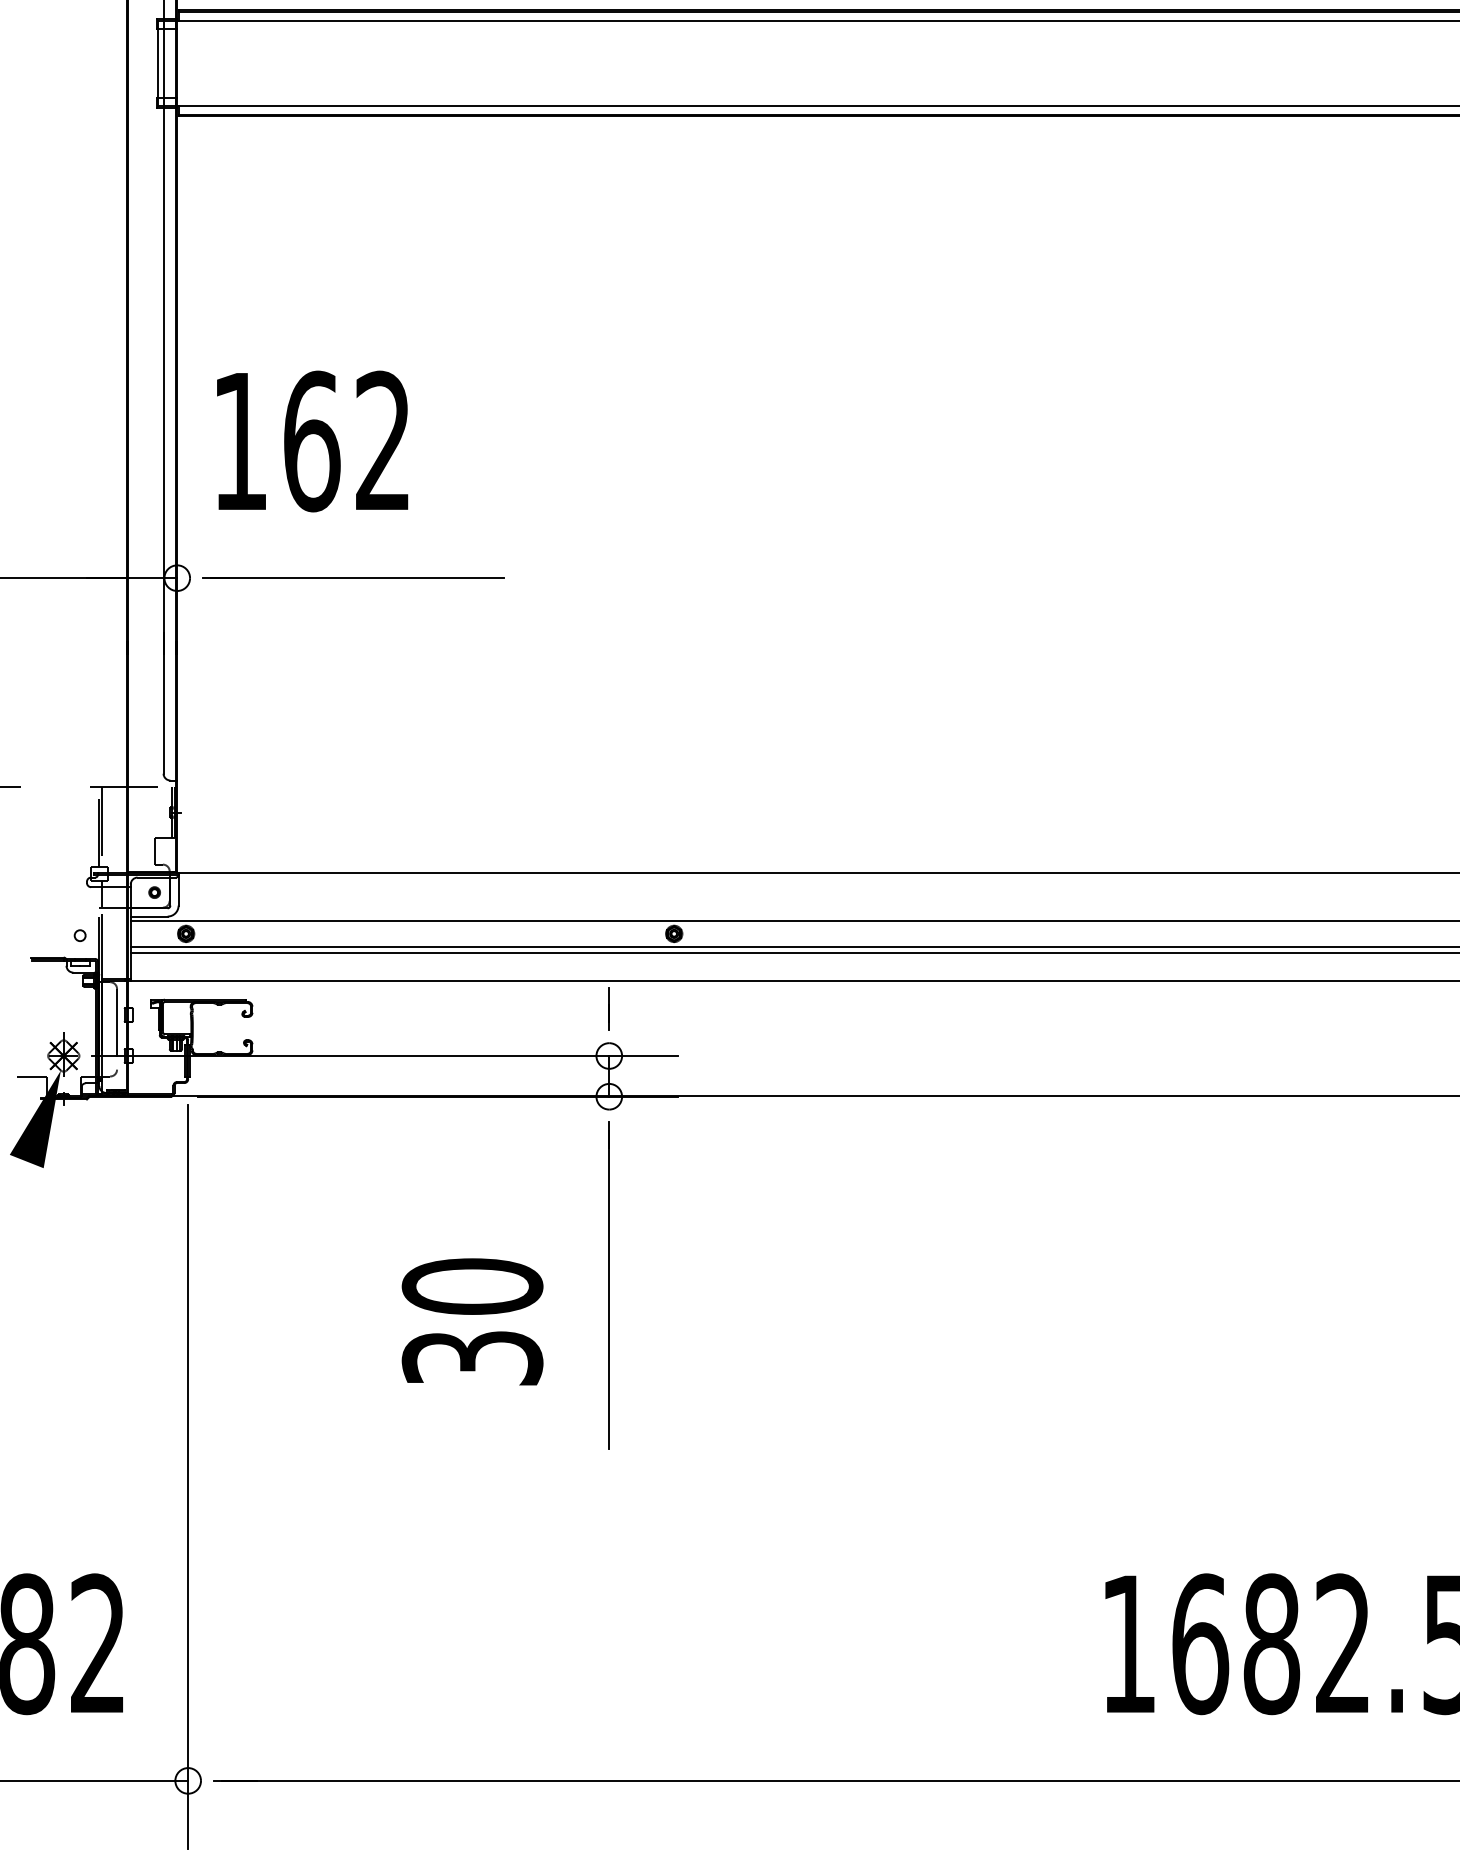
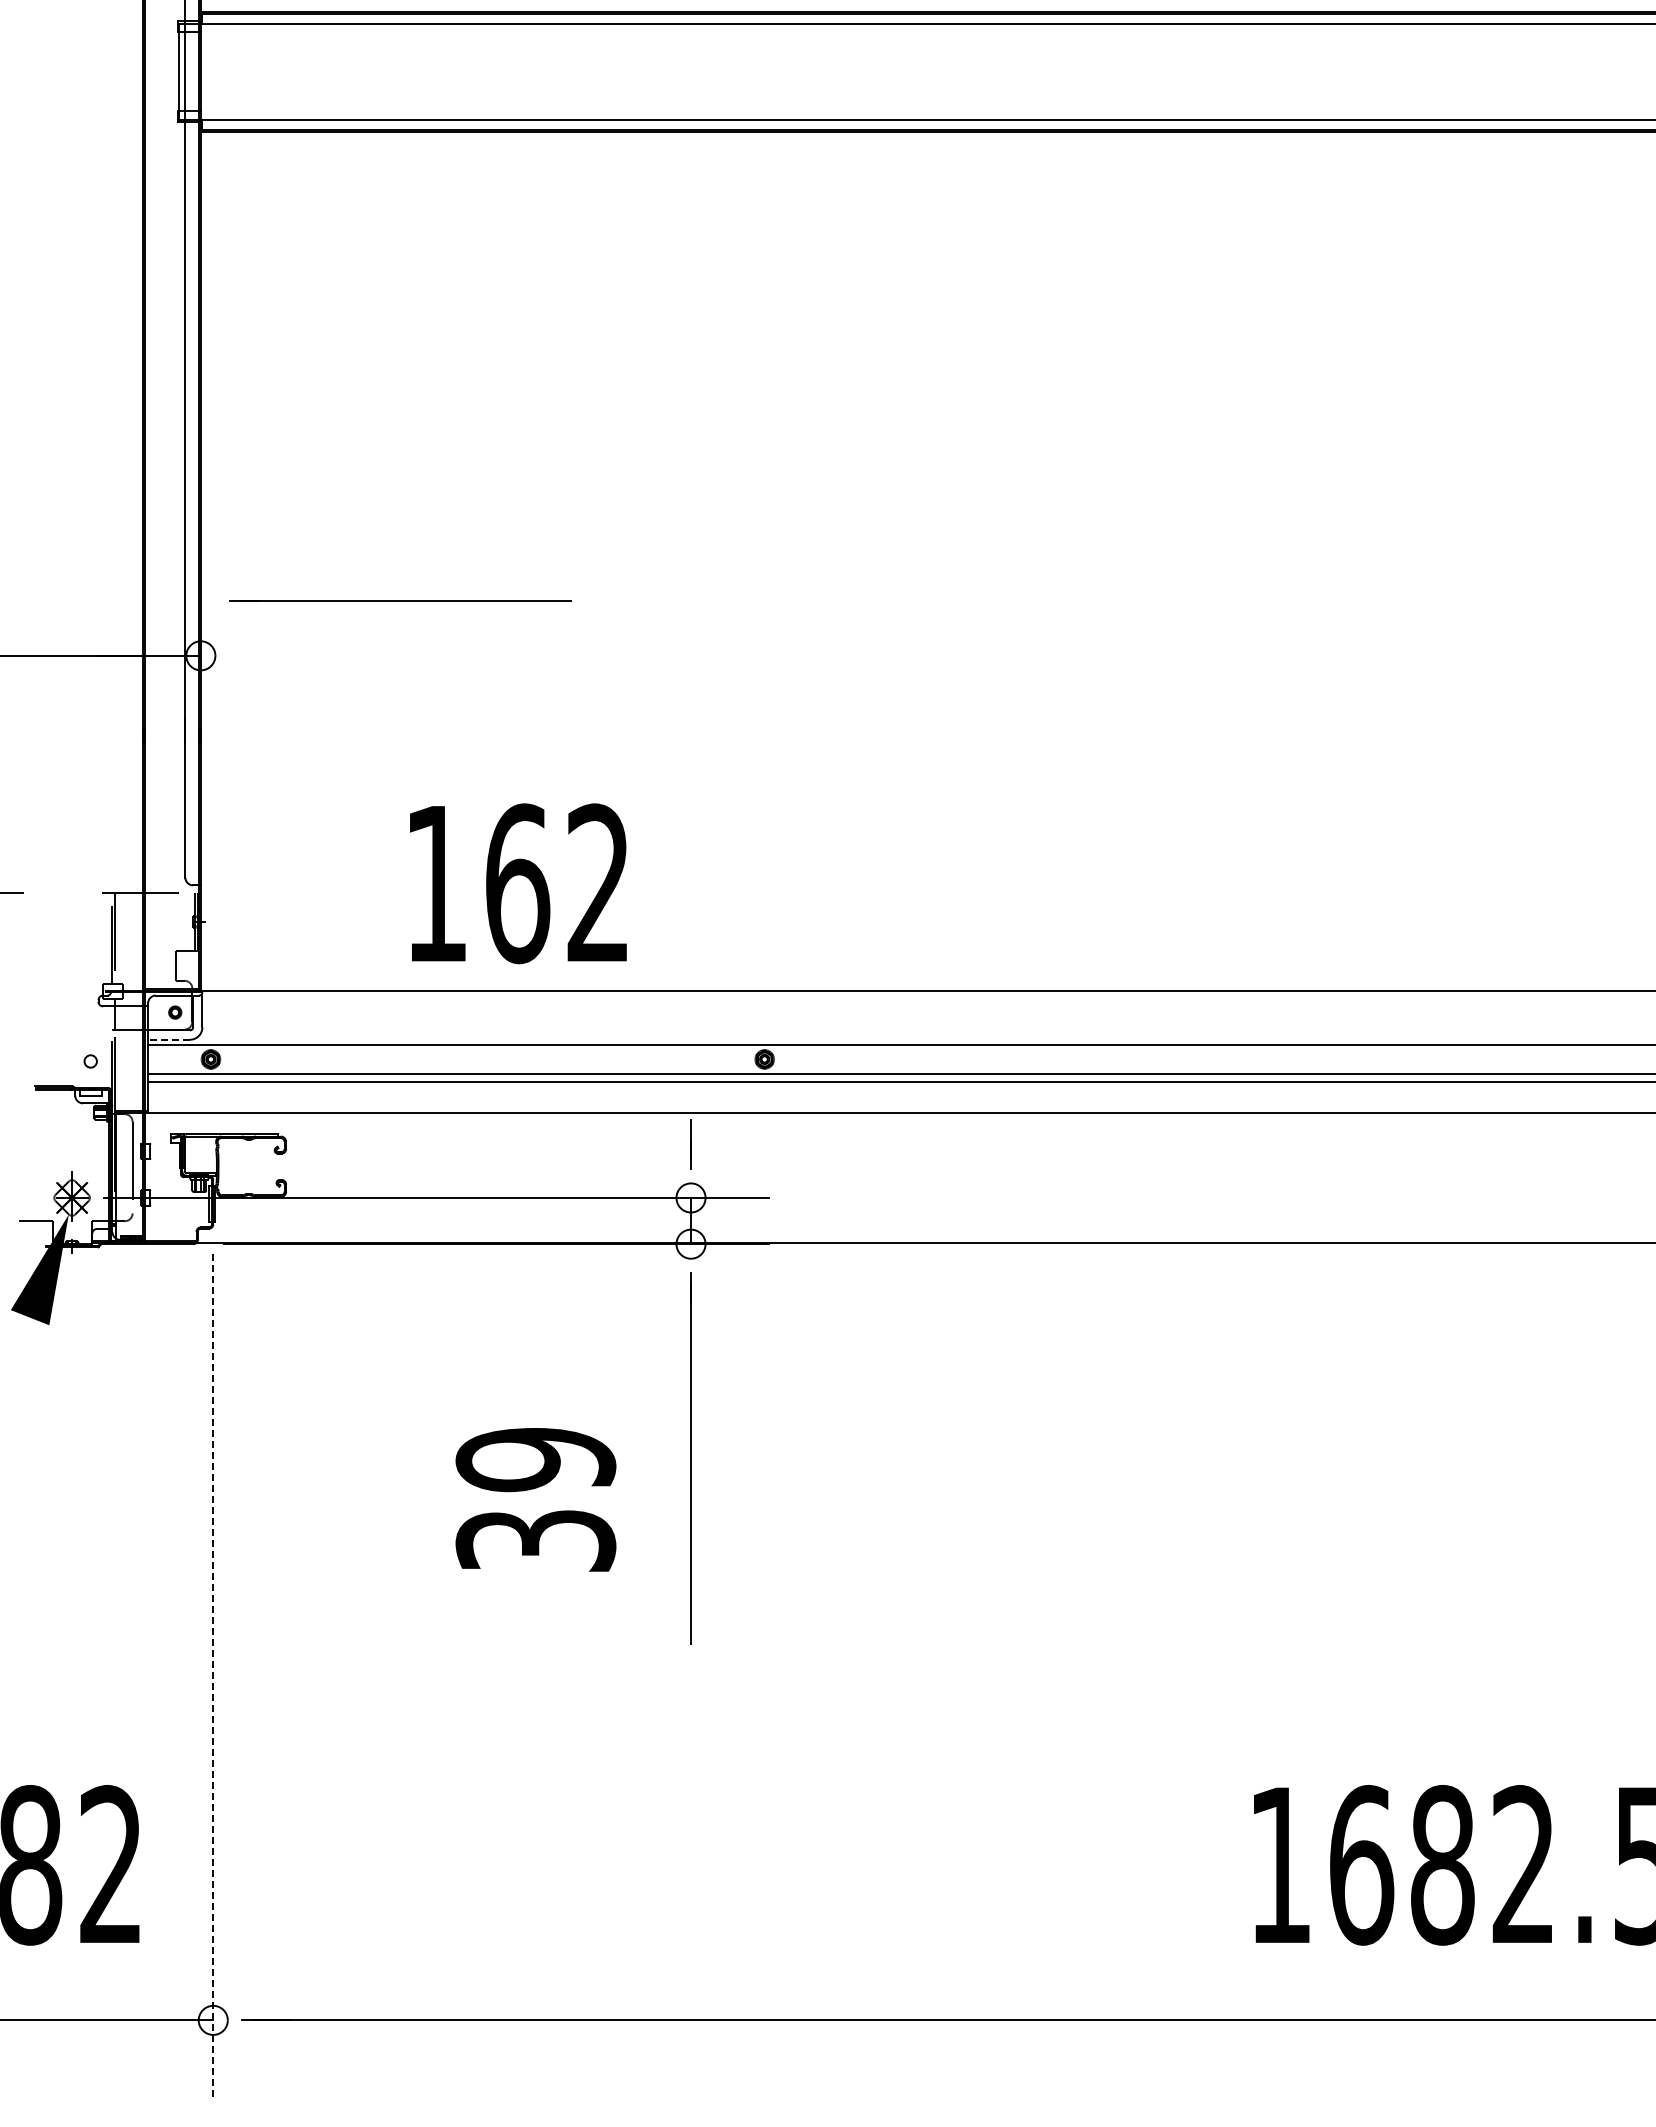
text: (312, 441) -> (518, 883), moved
line: (353, 577) -> (400, 600), moved
line: (149, 916) -> (169, 1039), solid -> dashed
text: (472, 1286) -> (535, 1459), 30 -> 39
line: (188, 1477) -> (213, 1676), solid -> dashed

